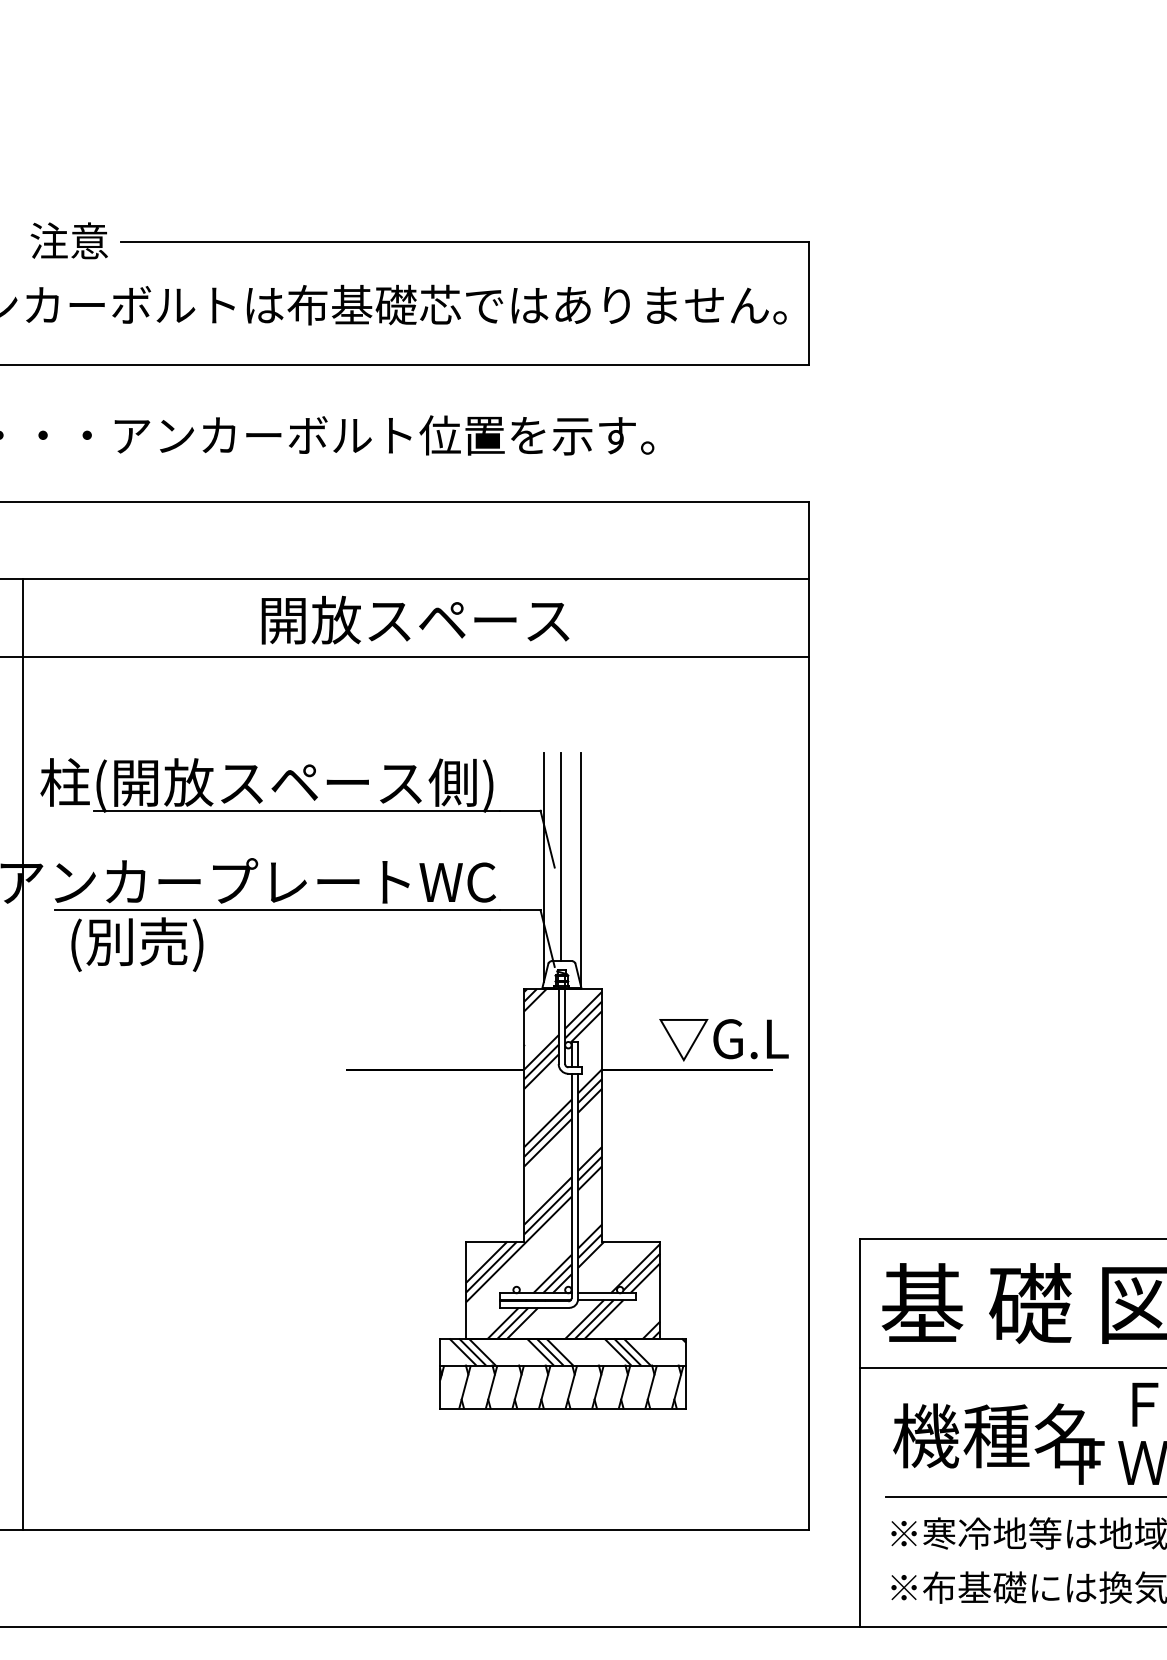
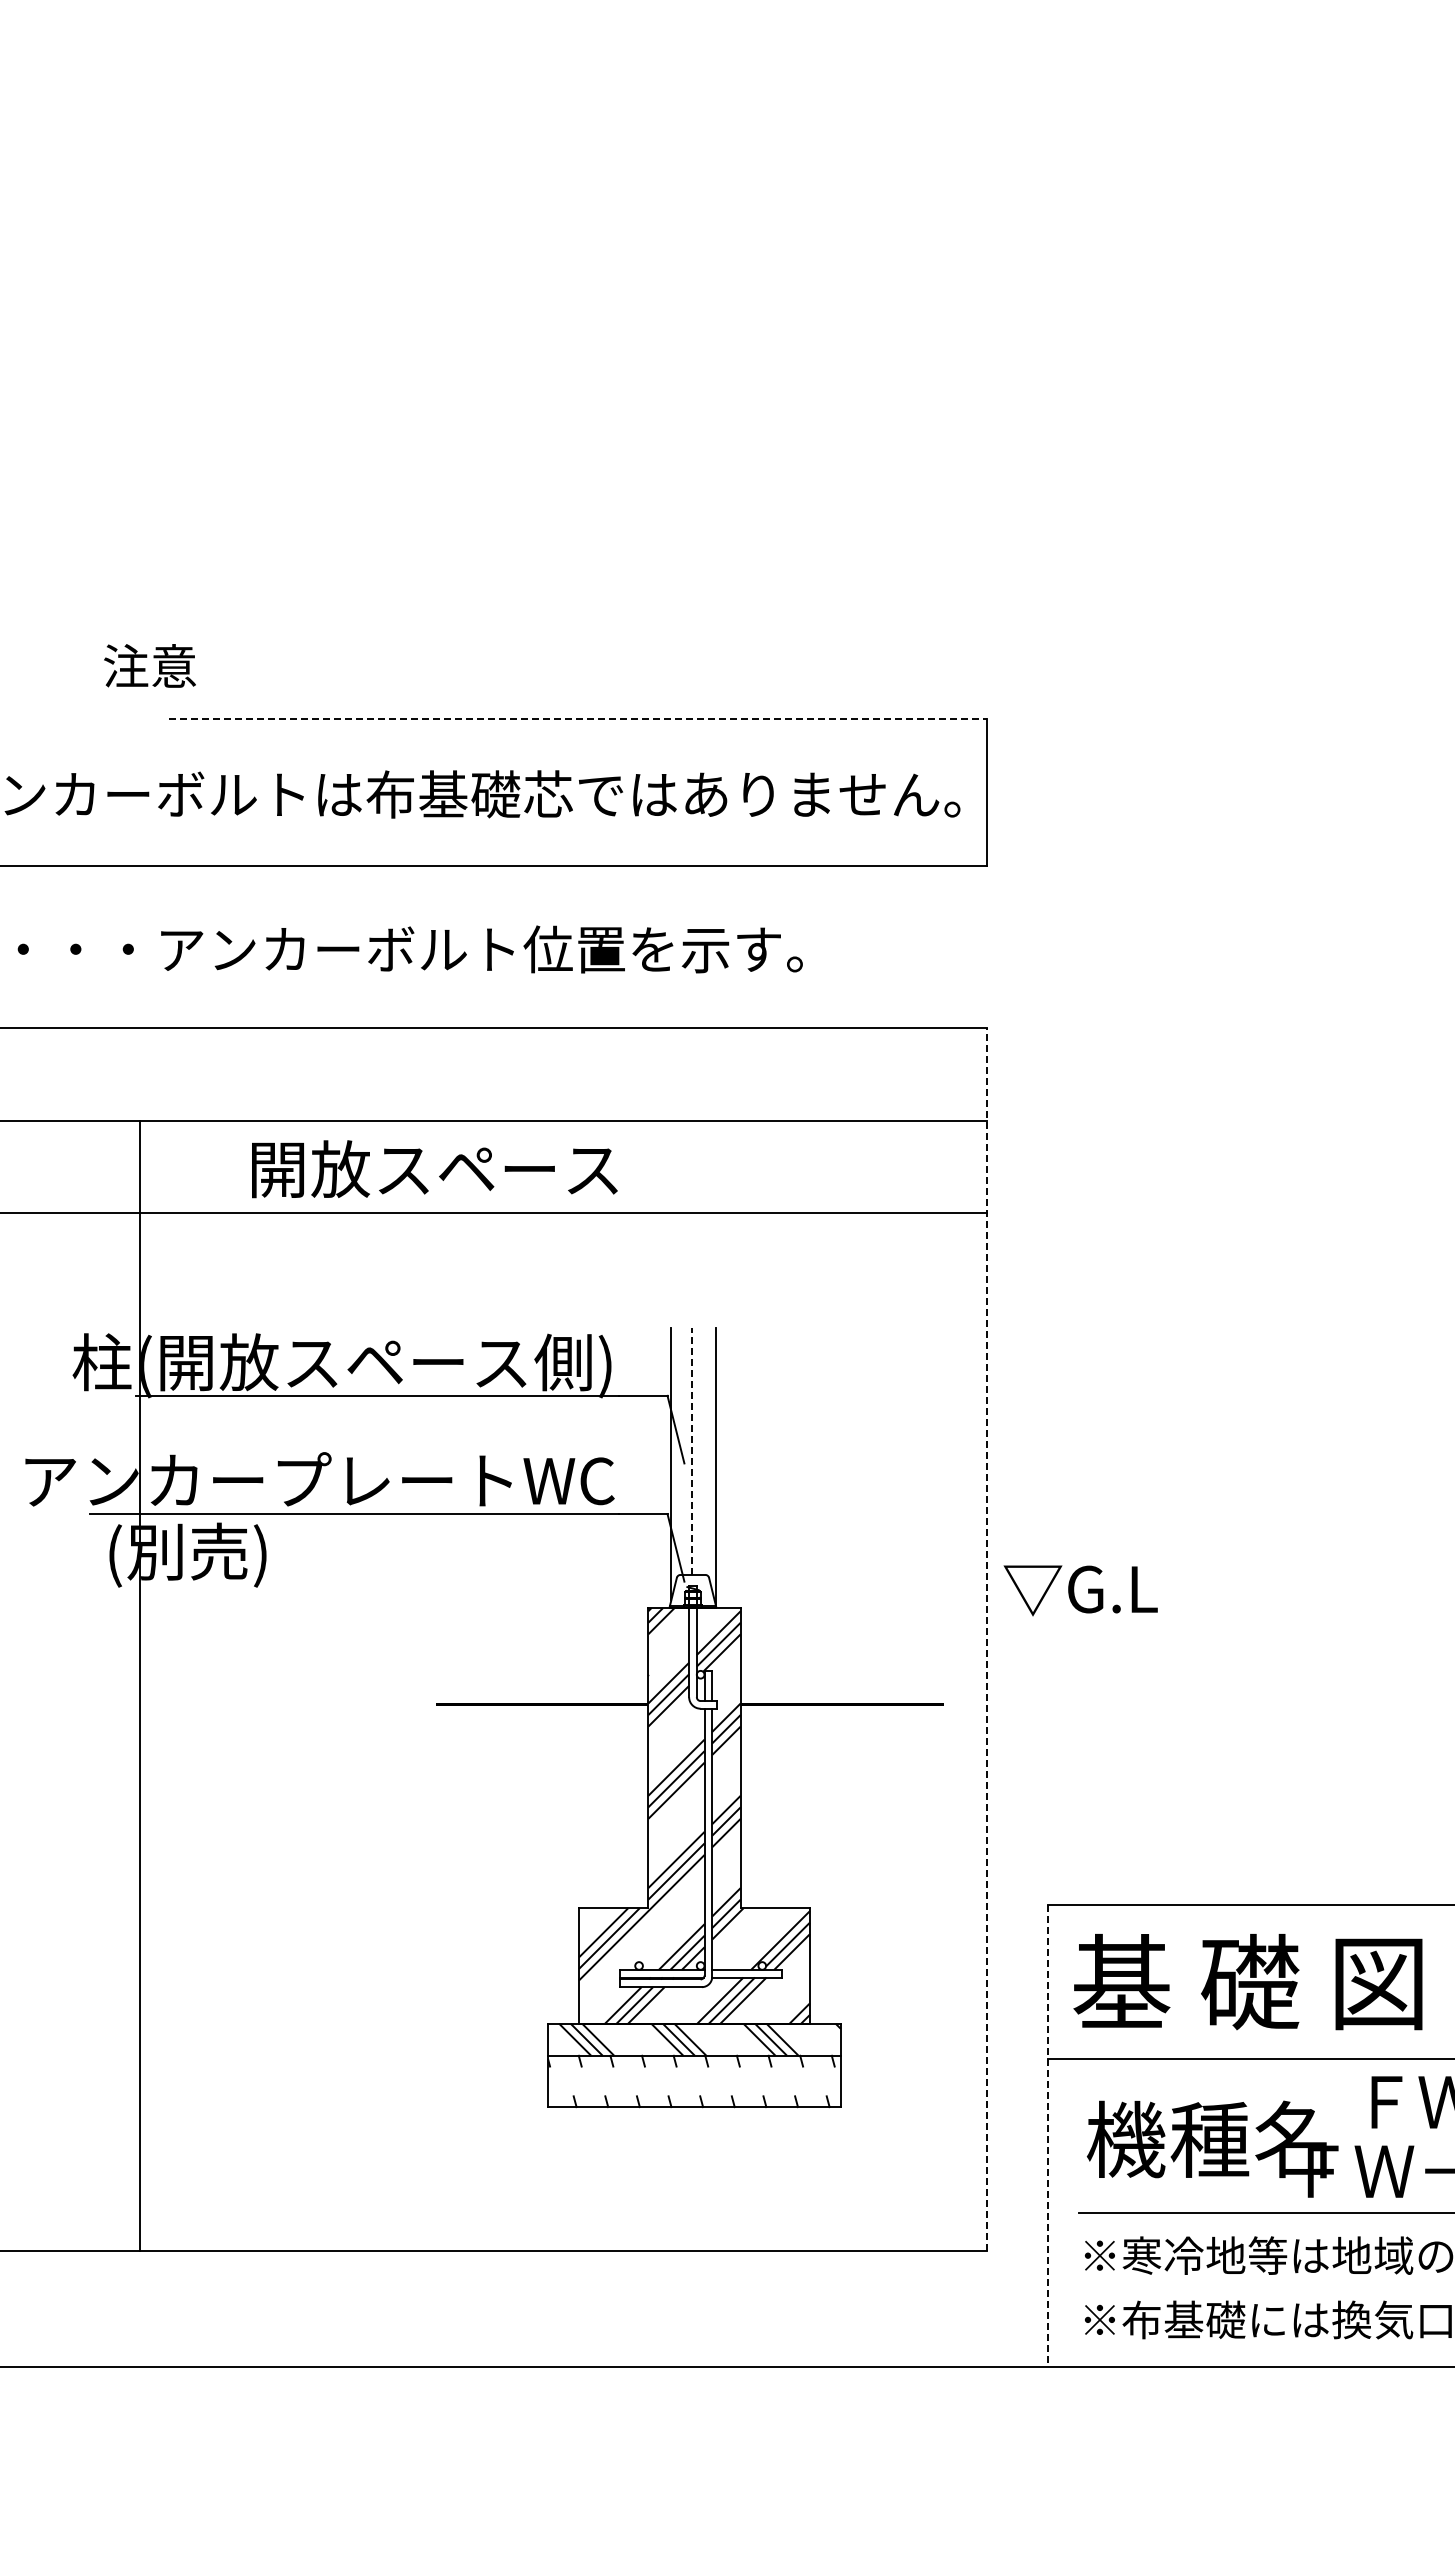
text: (68, 240) -> (149, 665), moved
line: (465, 241) -> (578, 718), solid -> dashed
text: (415, 620) -> (434, 1169), moved
line: (561, 857) -> (692, 1451), solid -> dashed
line: (808, 1015) -> (986, 1639), solid -> dashed
text: (723, 1039) -> (1080, 1590), moved
line: (23, 1054) -> (140, 1685), moved
hatch: (561, 1387) -> (692, 2081), removed
line: (859, 1432) -> (1047, 2135), solid -> dashed

